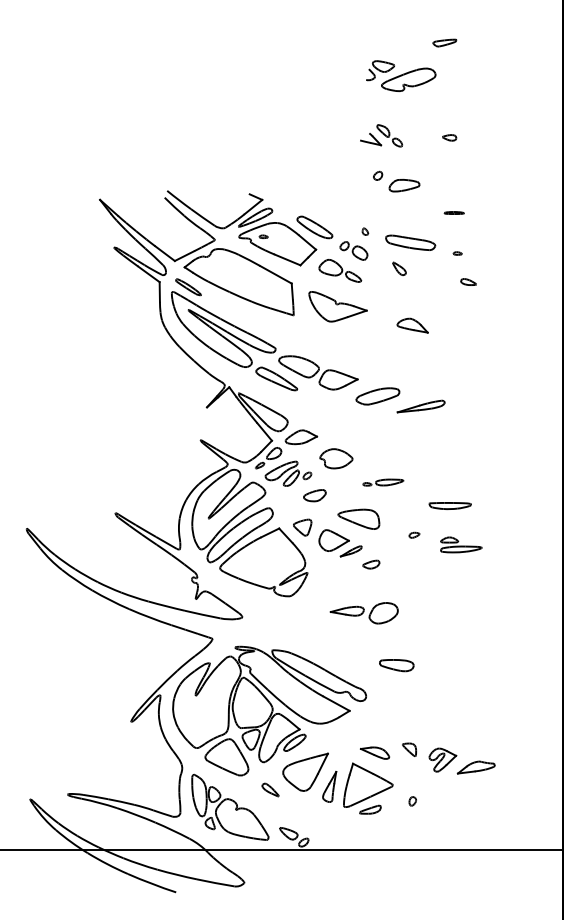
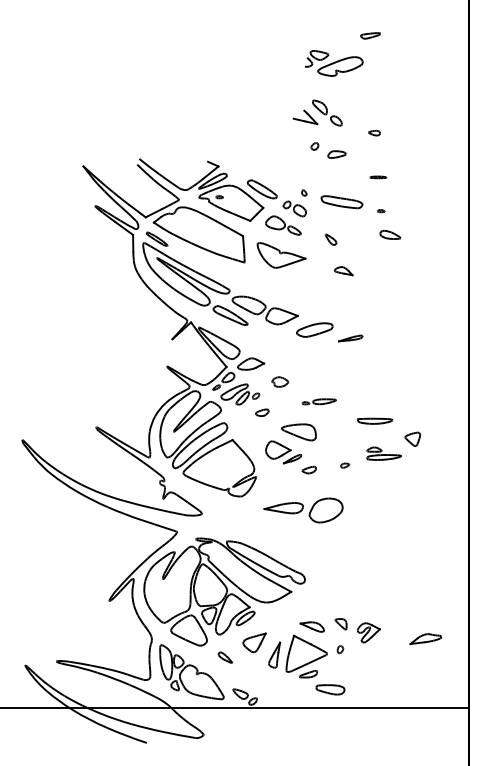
part: (381, 135) -> (317, 112), size x1.4
part: (449, 137) -> (374, 132), moved
part: (404, 185) -> (336, 154), size x0.7
part: (399, 268) -> (331, 239), moved
part: (468, 281) -> (390, 234), size x1.6
part: (412, 325) -> (343, 271), size x0.7
part: (420, 406) -> (350, 338), size x0.6
part: (336, 458) -> (280, 381), size x0.6
part: (314, 495) -> (261, 412), size x0.7
part: (302, 527) -> (412, 439), moved
part: (414, 534) -> (345, 465), moved
part: (363, 613) -> (302, 510), size x1.4
part: (396, 665) -> (330, 689), moved
part: (475, 767) -> (425, 638), moved
part: (305, 771) -> (254, 642), size x0.6
part: (412, 801) -> (340, 649), moved

